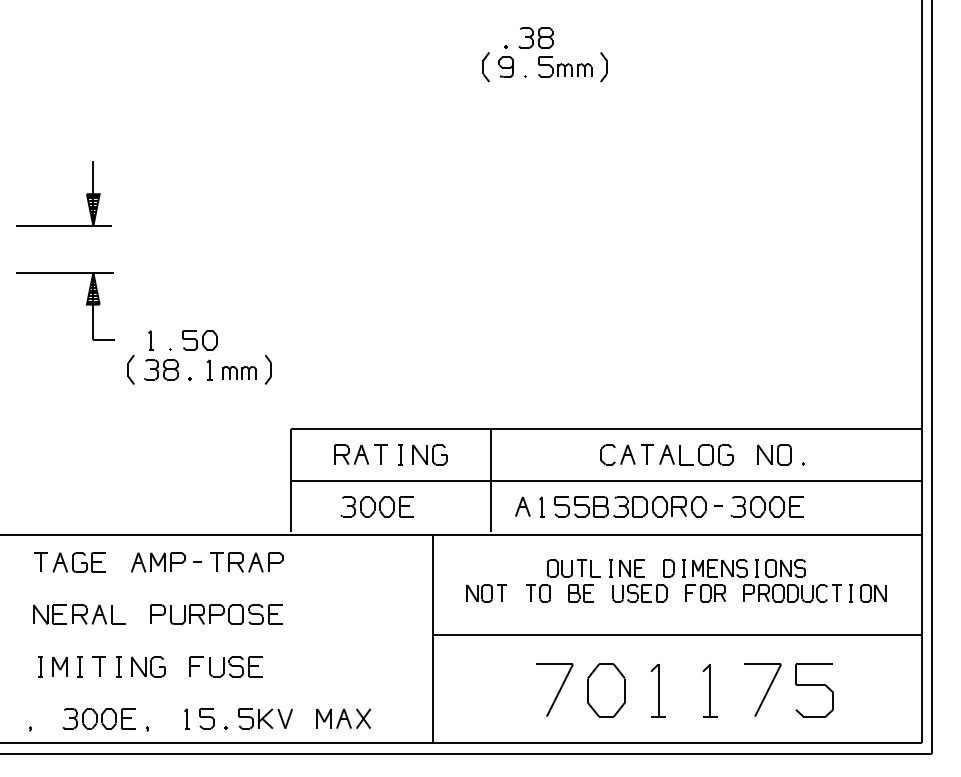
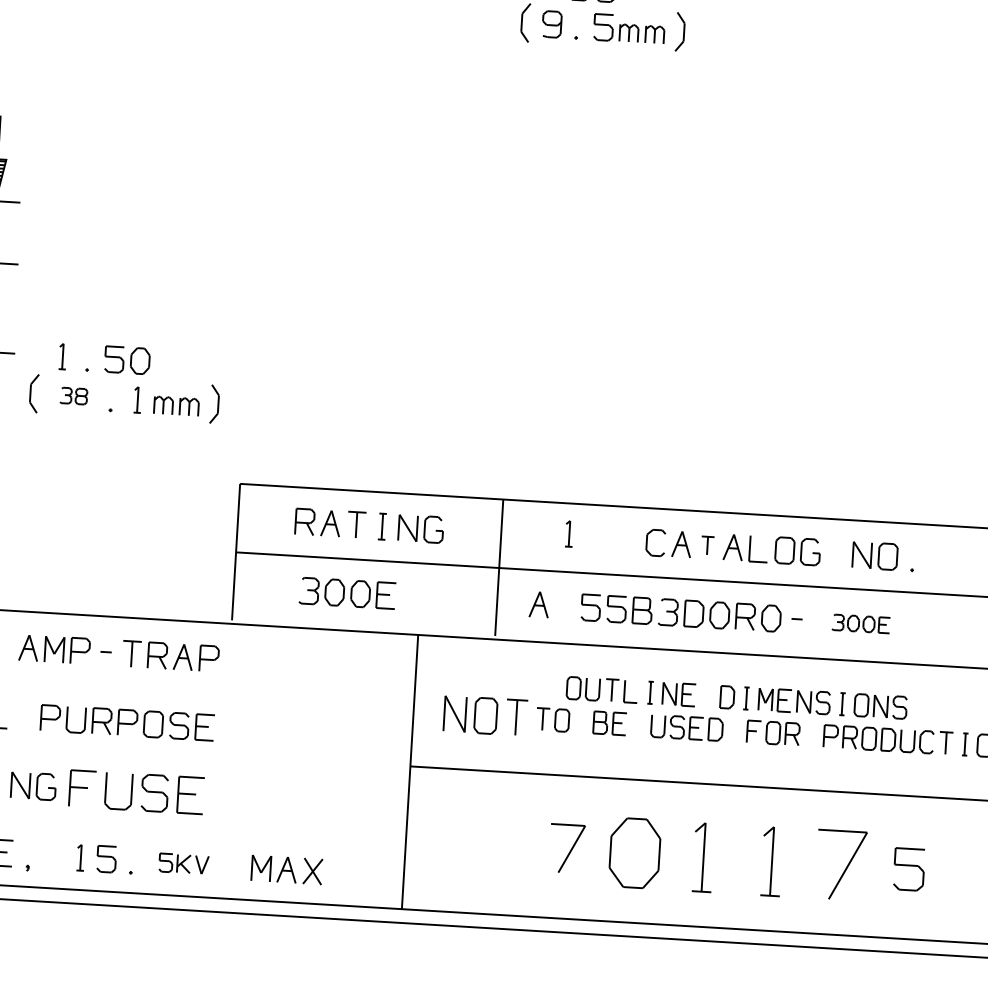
part: (161, 369) -> (74, 395), size x0.6
part: (647, 454) -> (707, 545), size x0.7
part: (541, 506) -> (568, 533), moved
part: (766, 506) -> (860, 623), size x0.6
part: (486, 593) -> (484, 716), size x1.6
part: (225, 666) -> (135, 791), size x1.4
part: (554, 689) -> (566, 847), size x0.7
part: (814, 690) -> (909, 869), size x0.6
part: (265, 718) -> (183, 863), size x0.7

